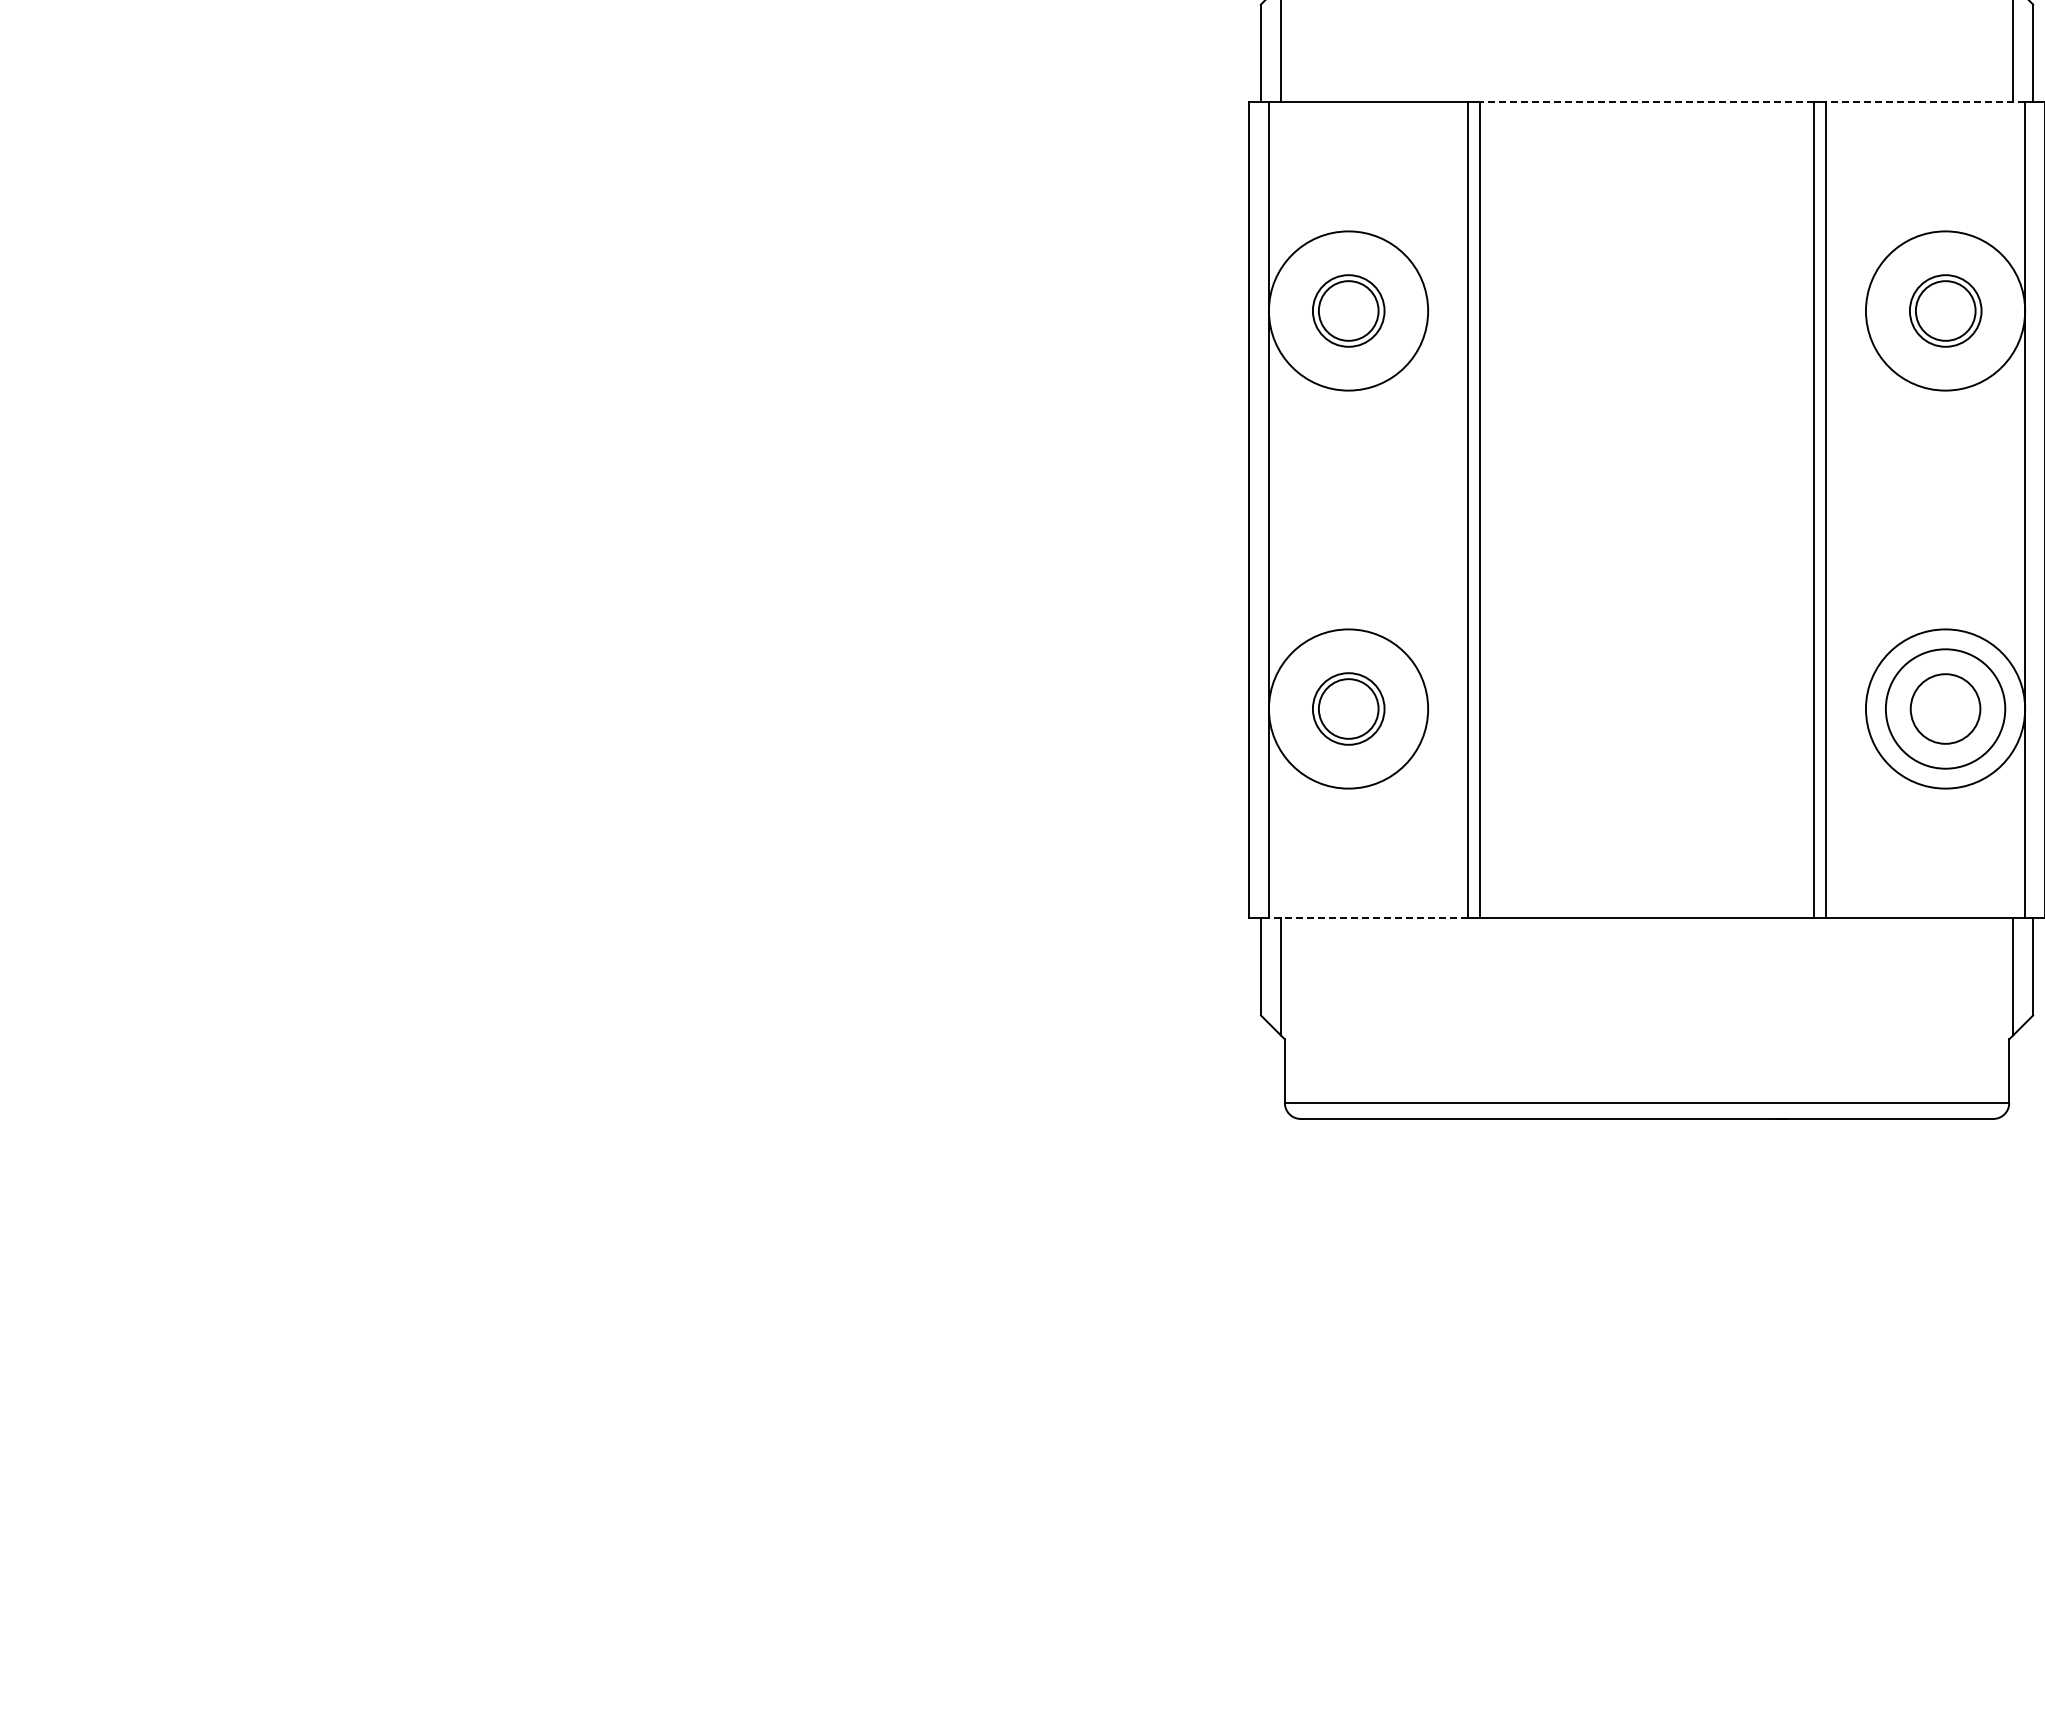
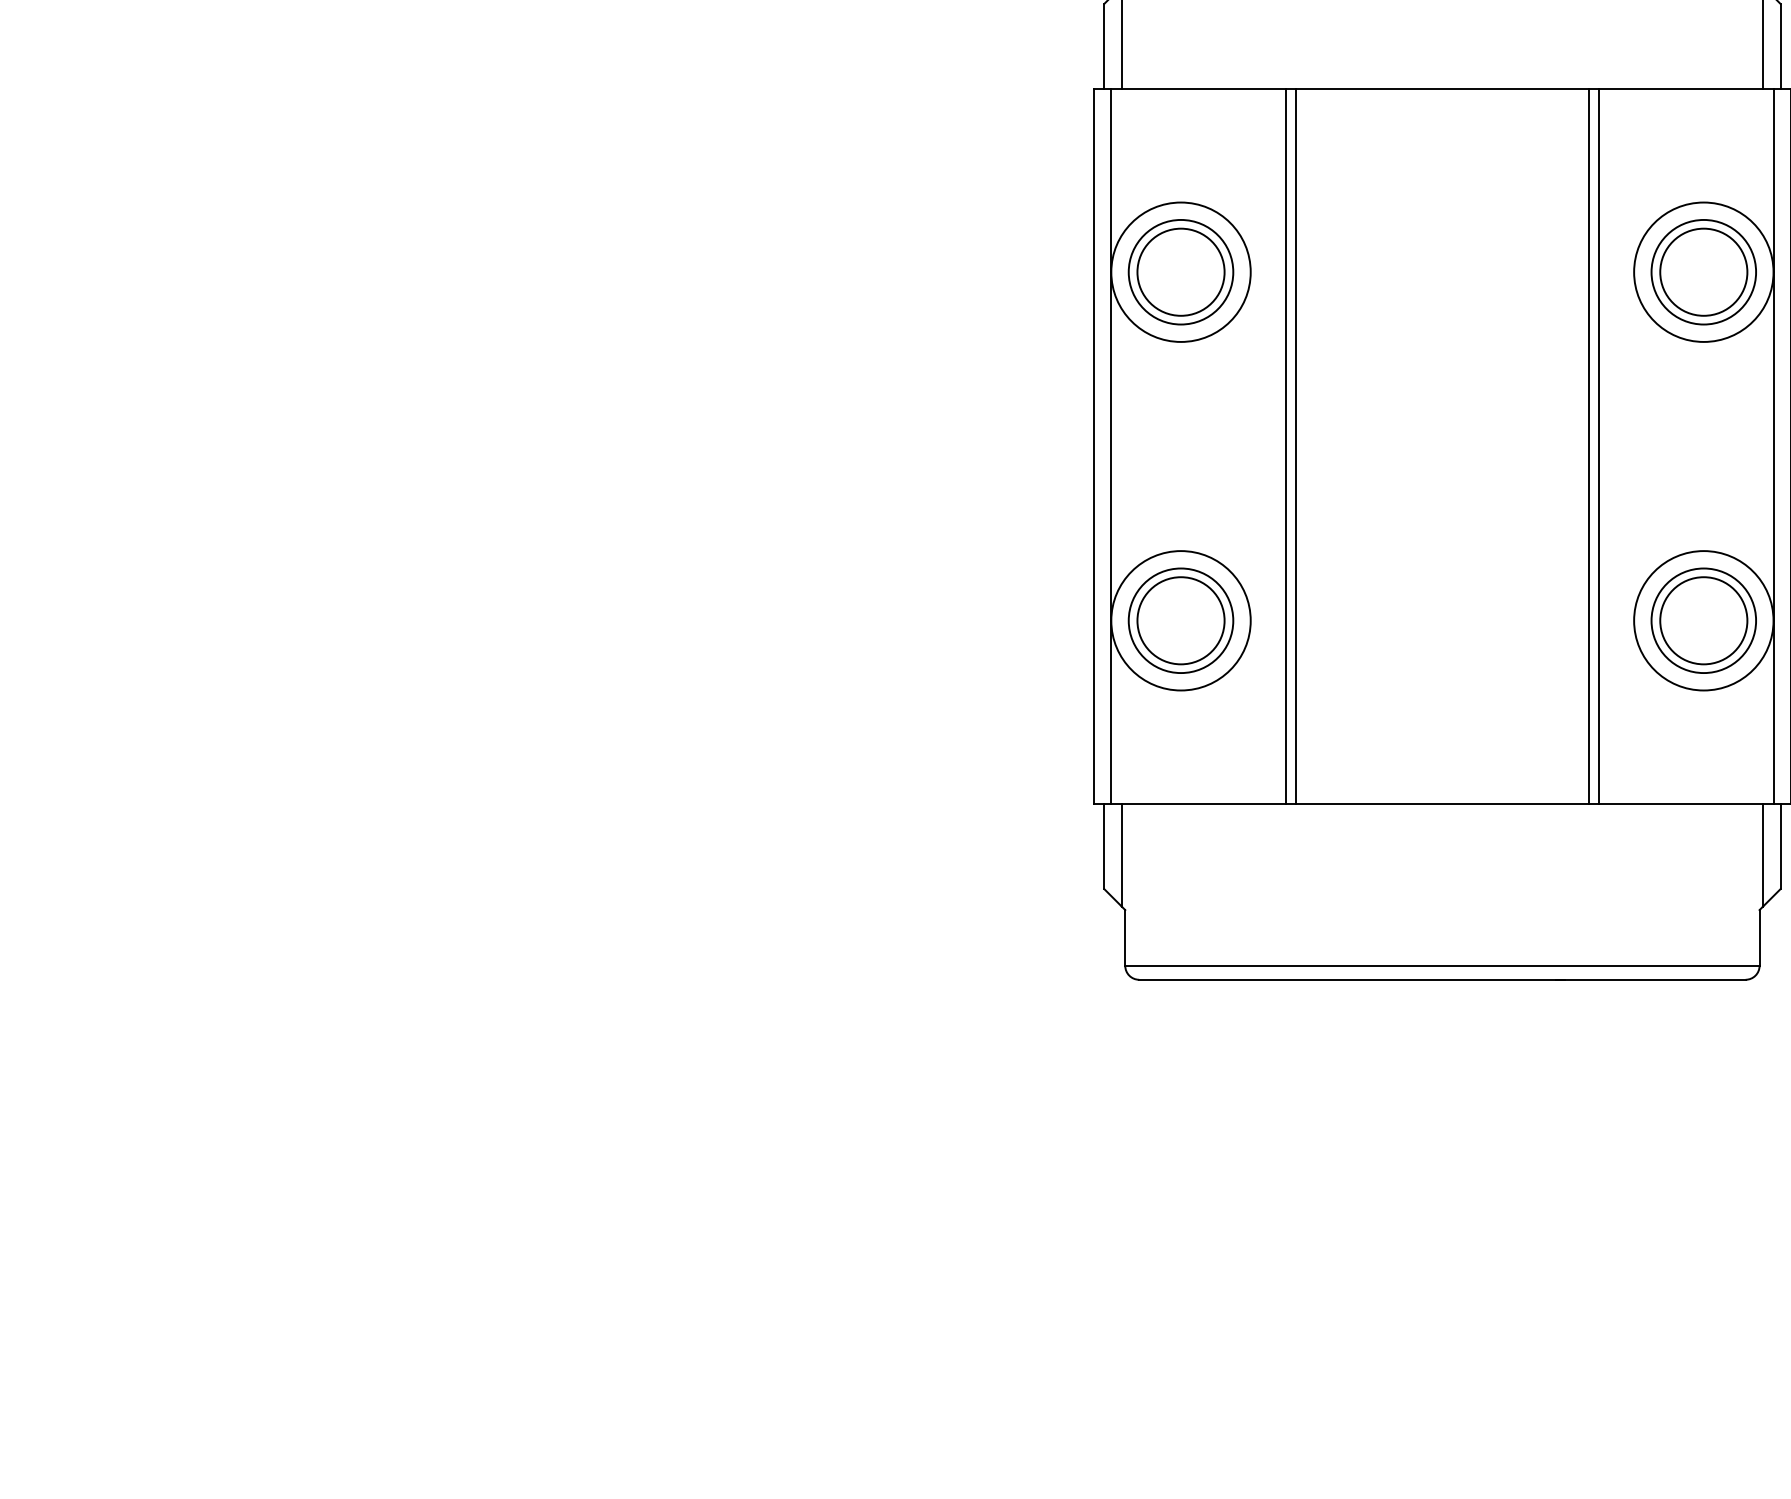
line: (1646, 102) -> (1441, 89), dashed -> solid
line: (1925, 102) -> (1686, 89), dashed -> solid
part: (1348, 310) -> (1180, 271), size x1.67
part: (1945, 310) -> (1703, 271), size x1.67
part: (1348, 708) -> (1180, 620), size x1.67
circle: (1945, 708) -> (1703, 620), size x1.43
line: (1368, 917) -> (1198, 803), dashed -> solid

